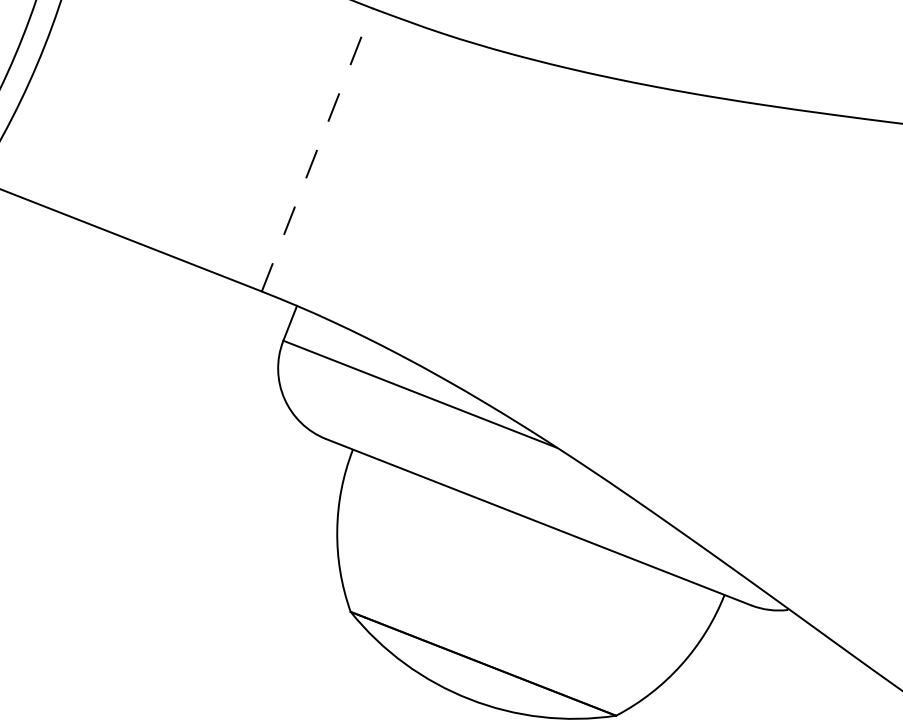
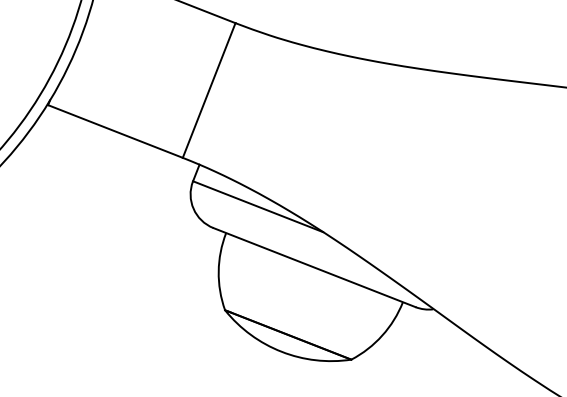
line: (317, 149) -> (209, 90), dashed -> solid

